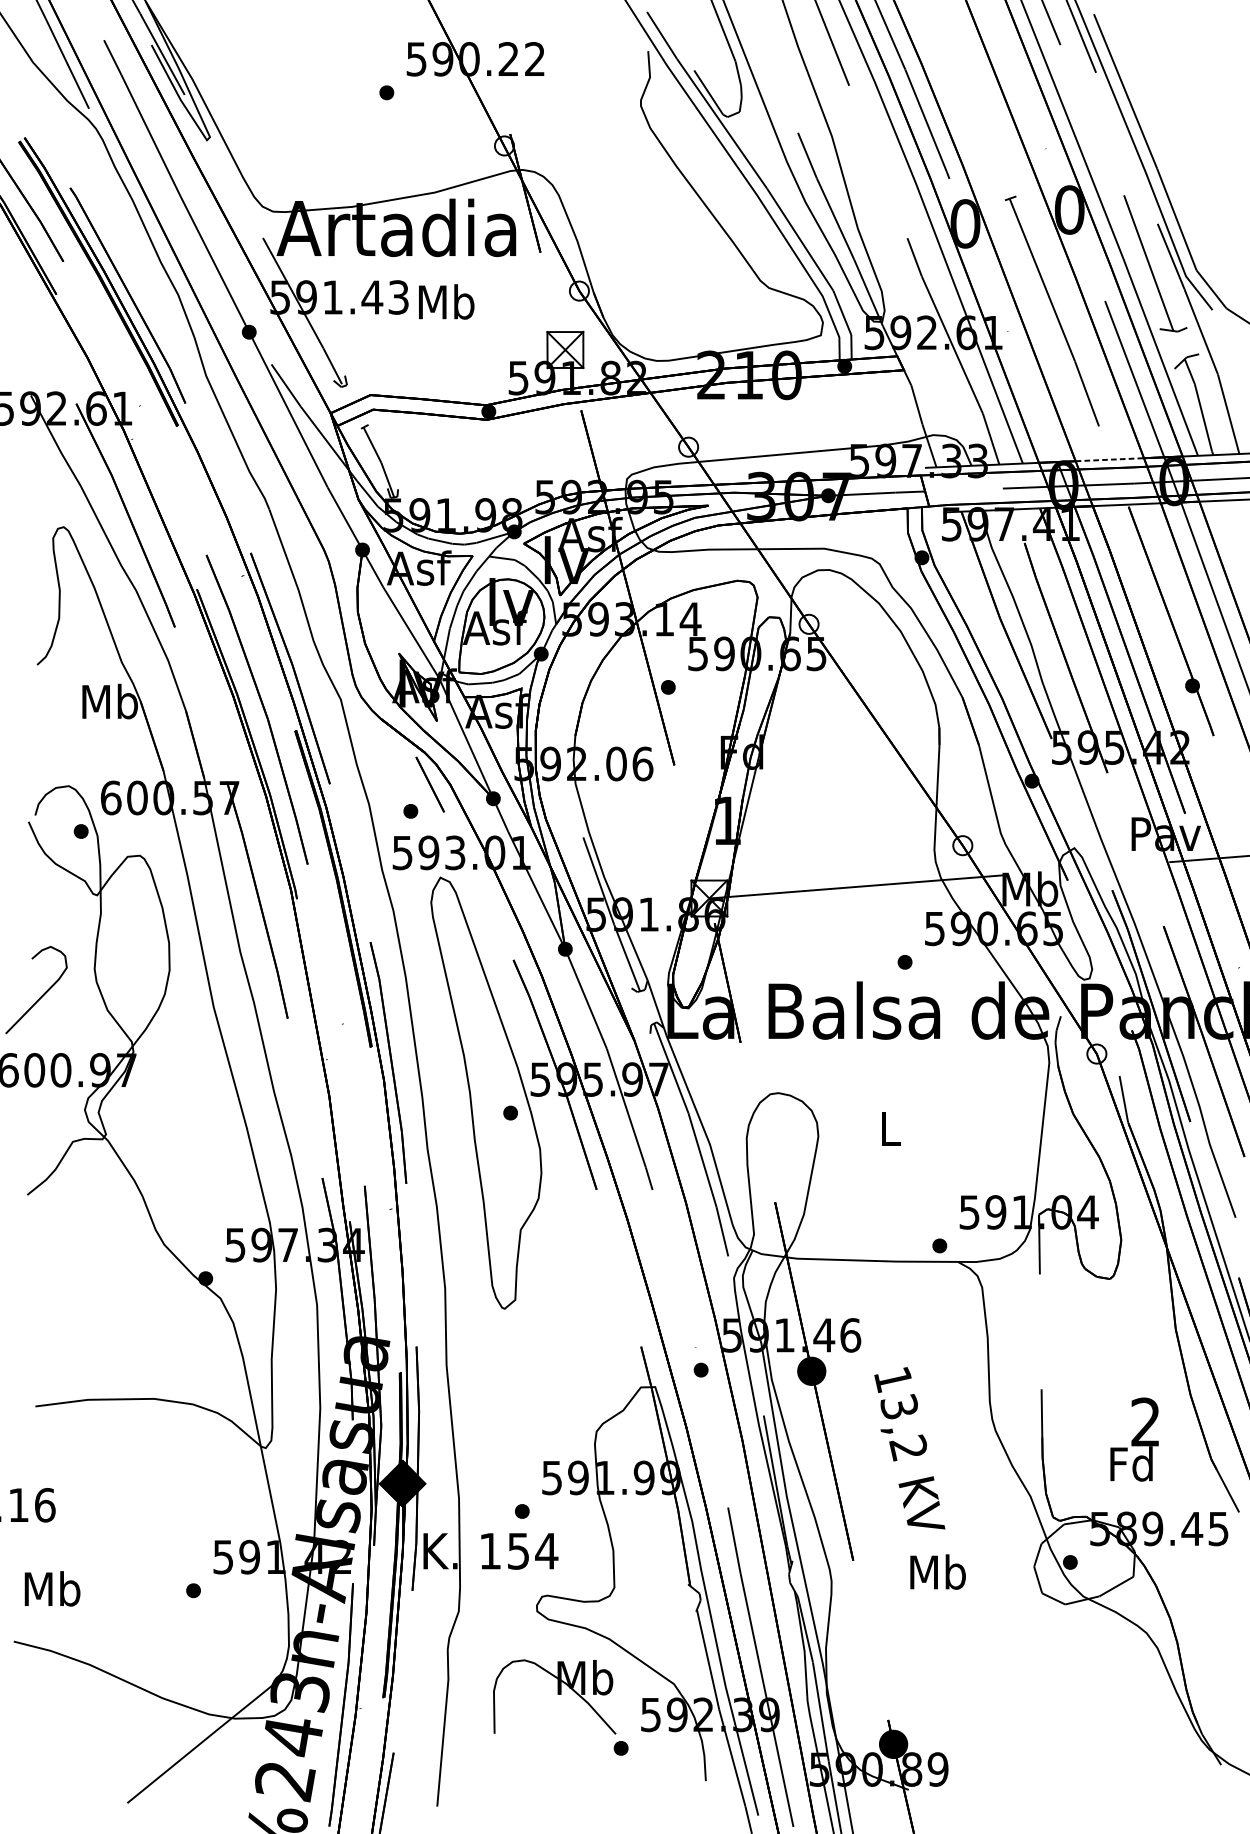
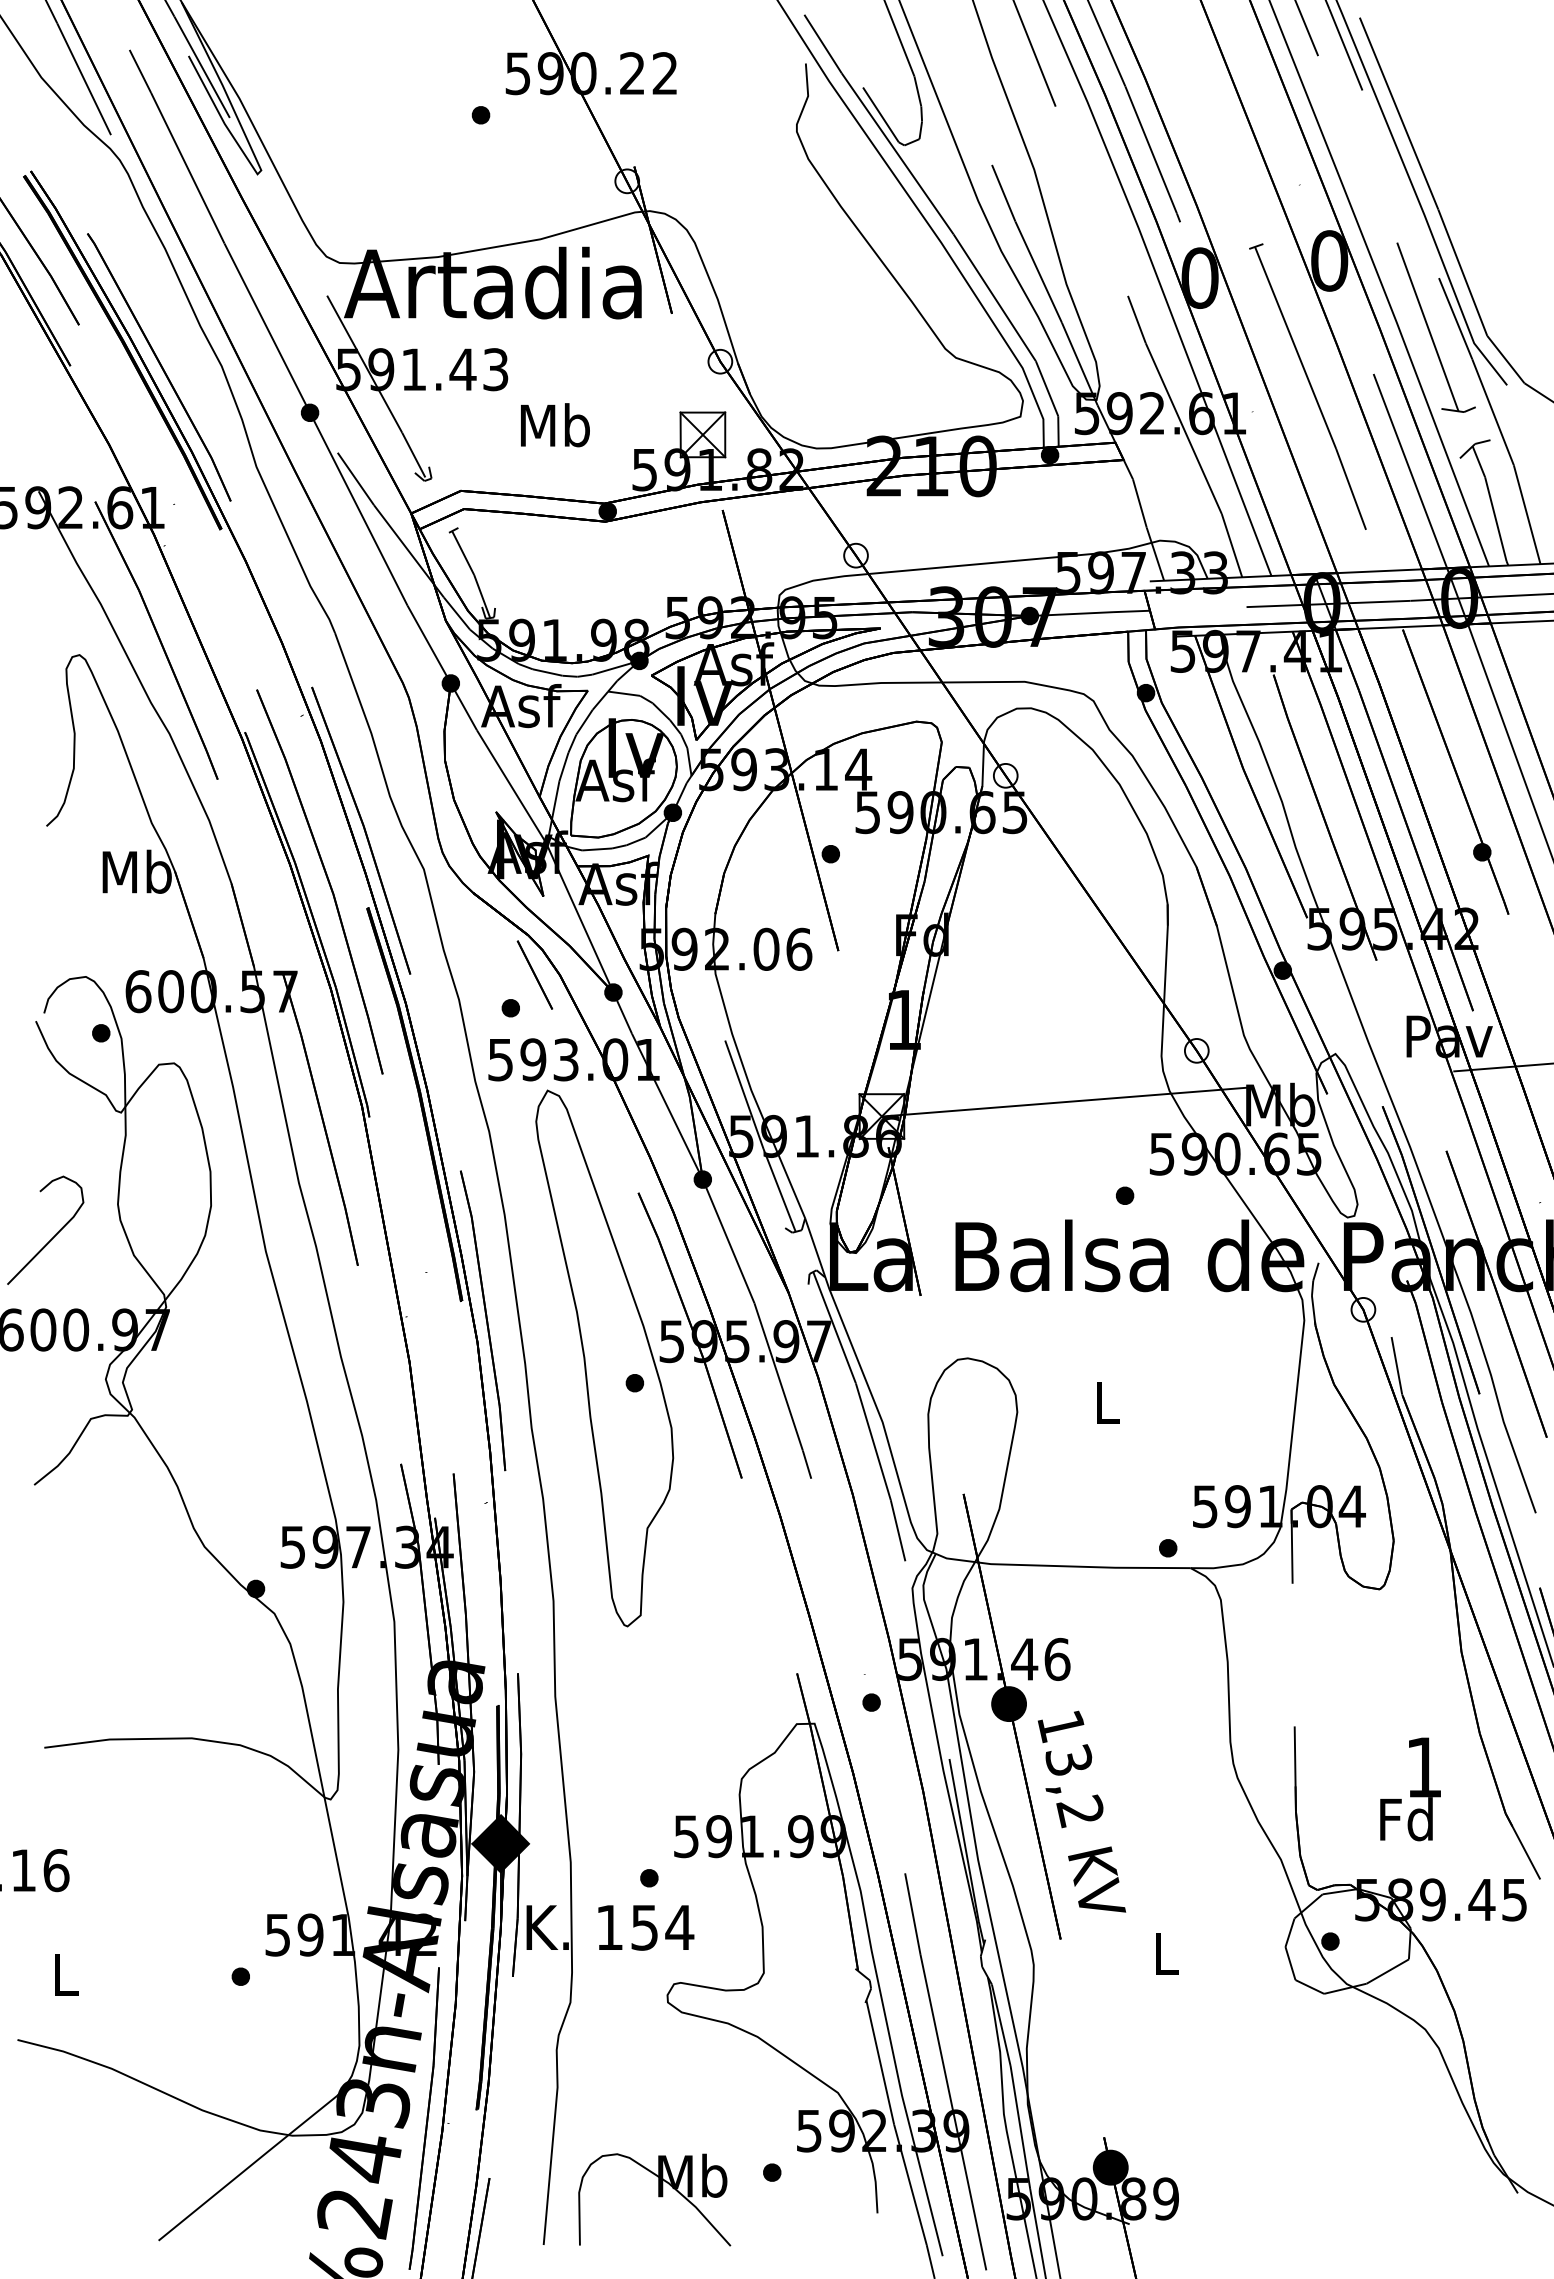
text: (446, 302) -> (555, 425), moved
line: (1109, 459) -> (1379, 571), dashed -> solid
text: (1145, 1421) -> (1423, 1766), 2 -> 1
text: (909, 1448) -> (1081, 1811), moved
text: (937, 1572) -> (1165, 1953), Mb -> L
text: (52, 1588) -> (65, 1974), Mb -> L
part: (554, 1696) -> (654, 2199), moved

